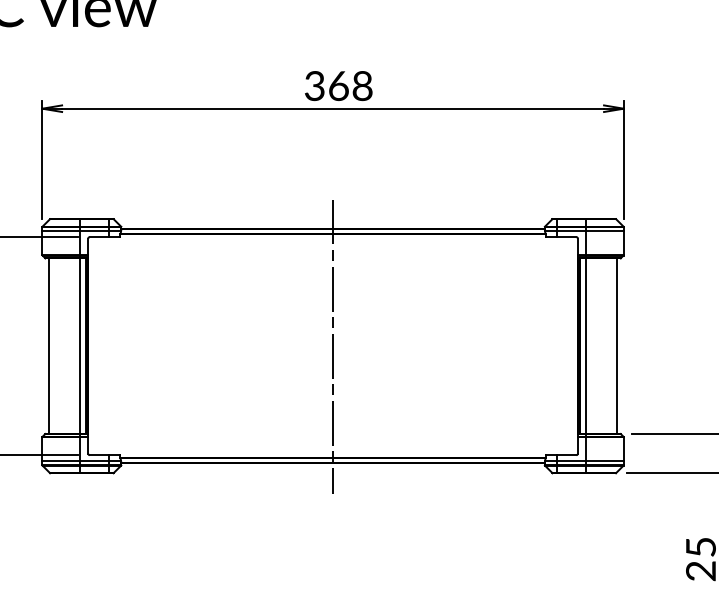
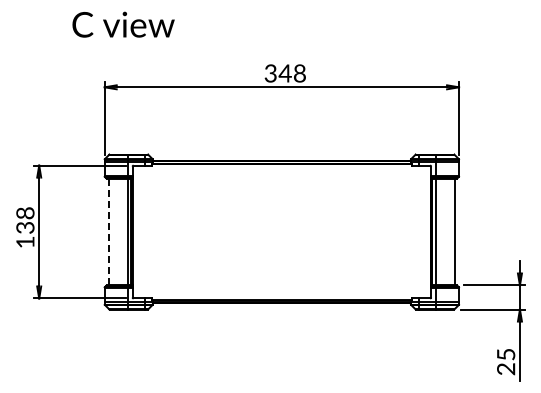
text: (337, 86) -> (284, 73), 368 -> 348
line: (48, 346) -> (108, 232), solid -> dashed
line: (332, 346) -> (281, 232), removed

